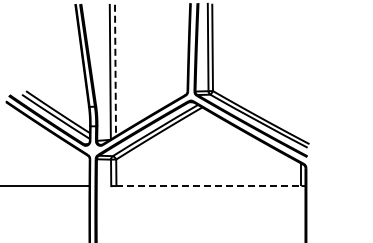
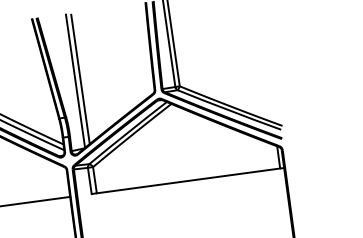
line: (115, 69) -> (80, 77), dashed -> solid
line: (208, 186) -> (188, 181), dashed -> solid

